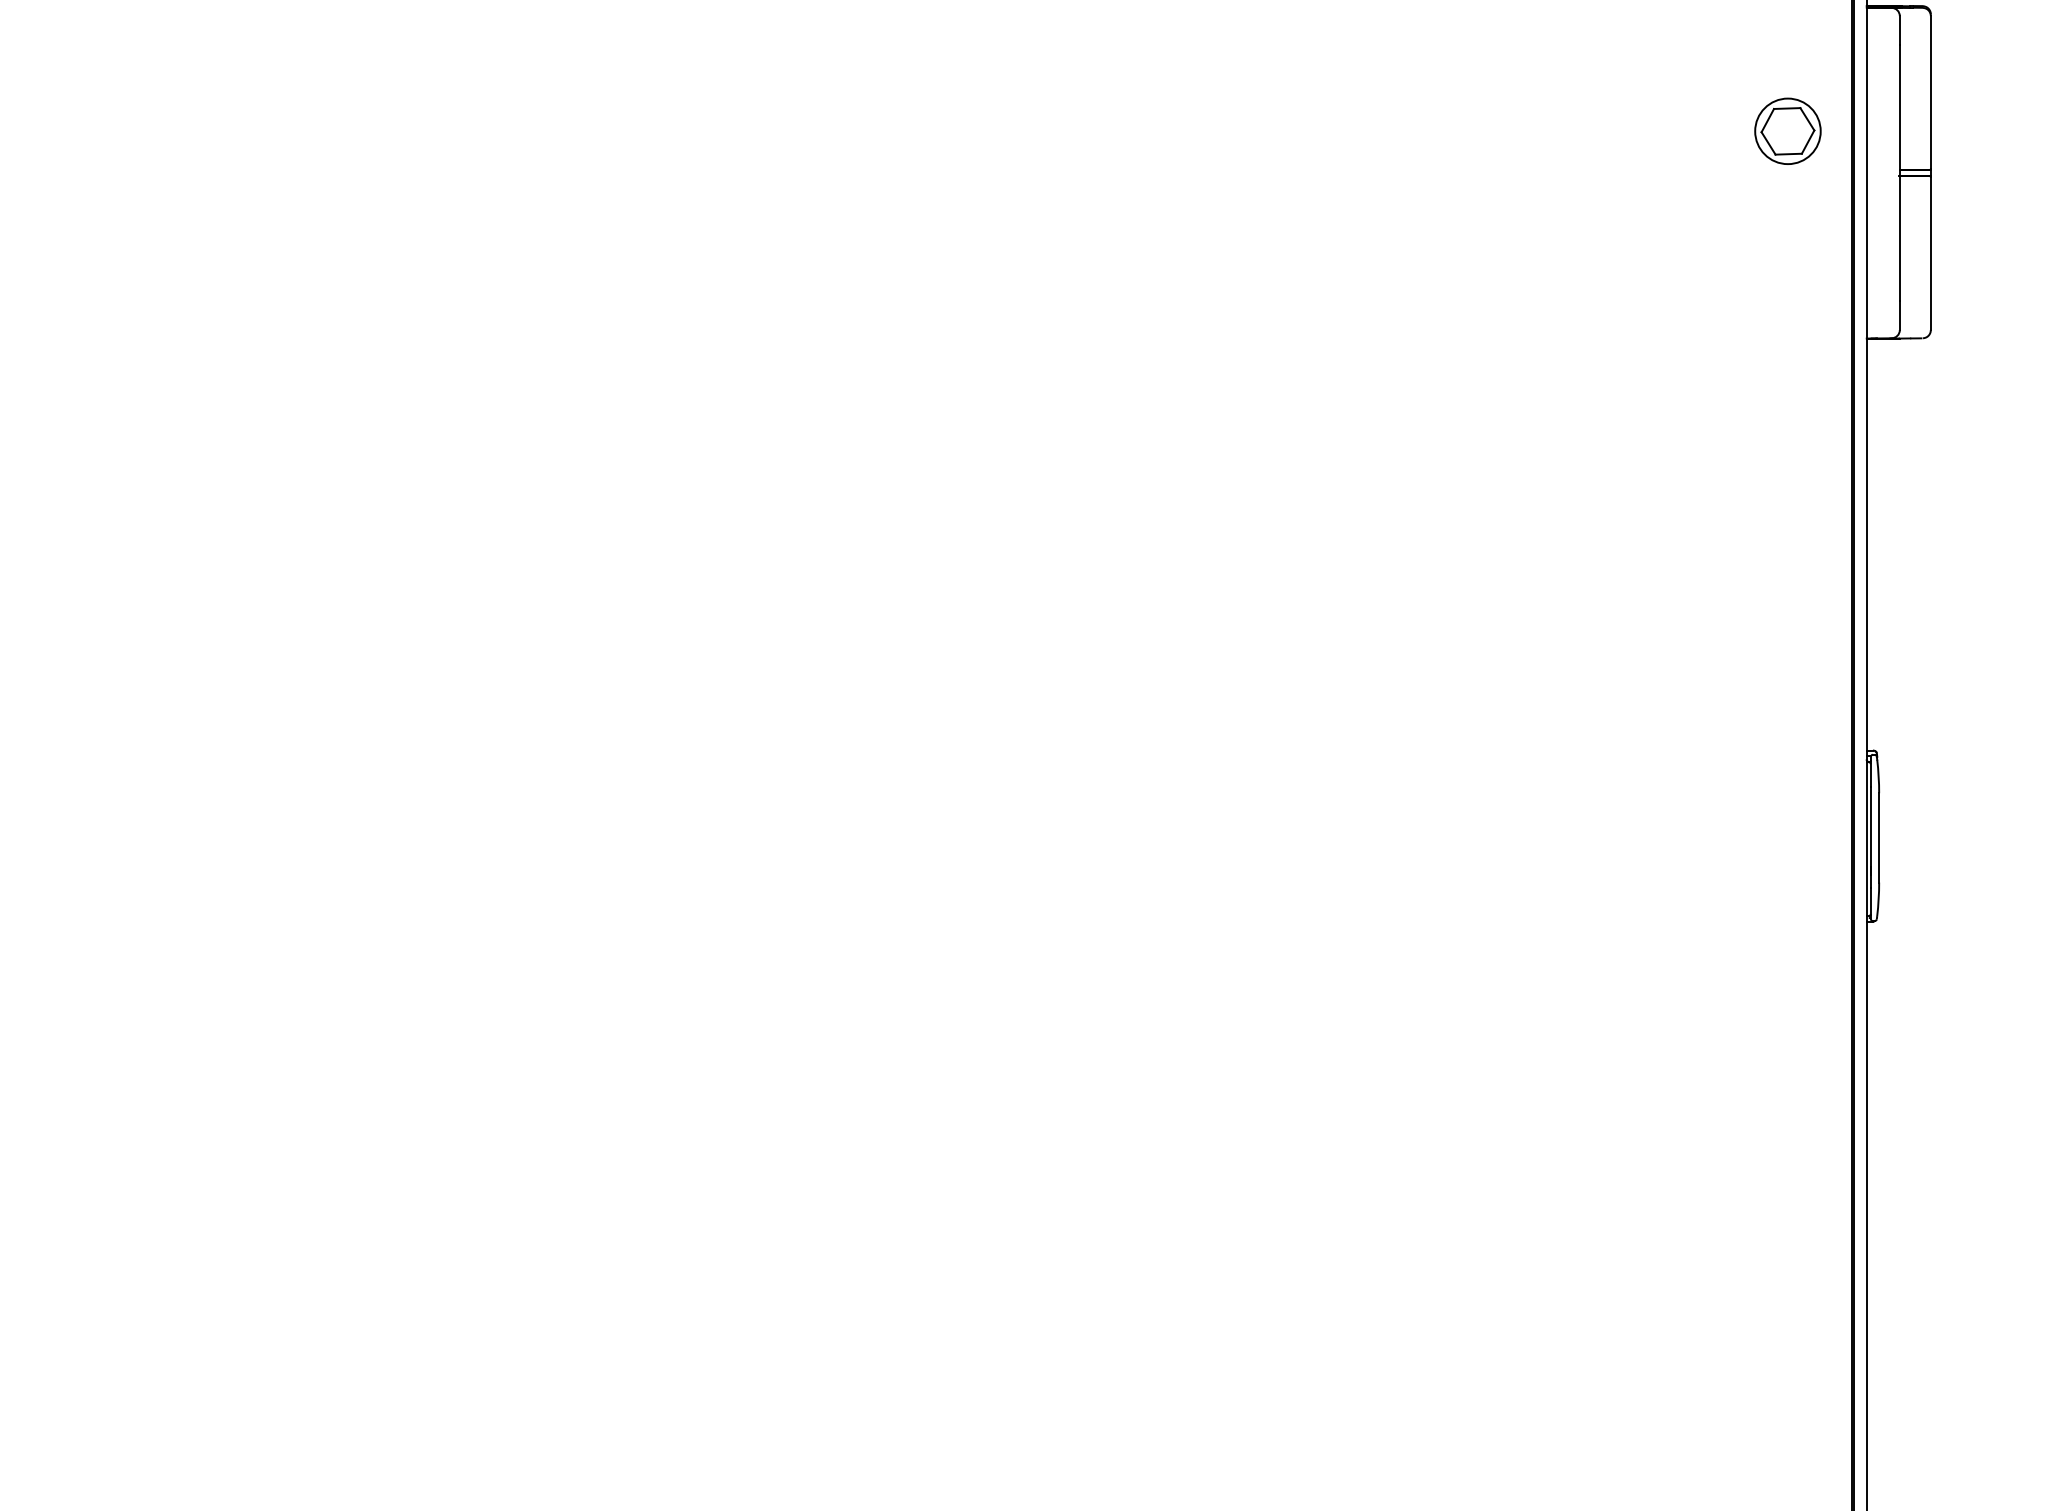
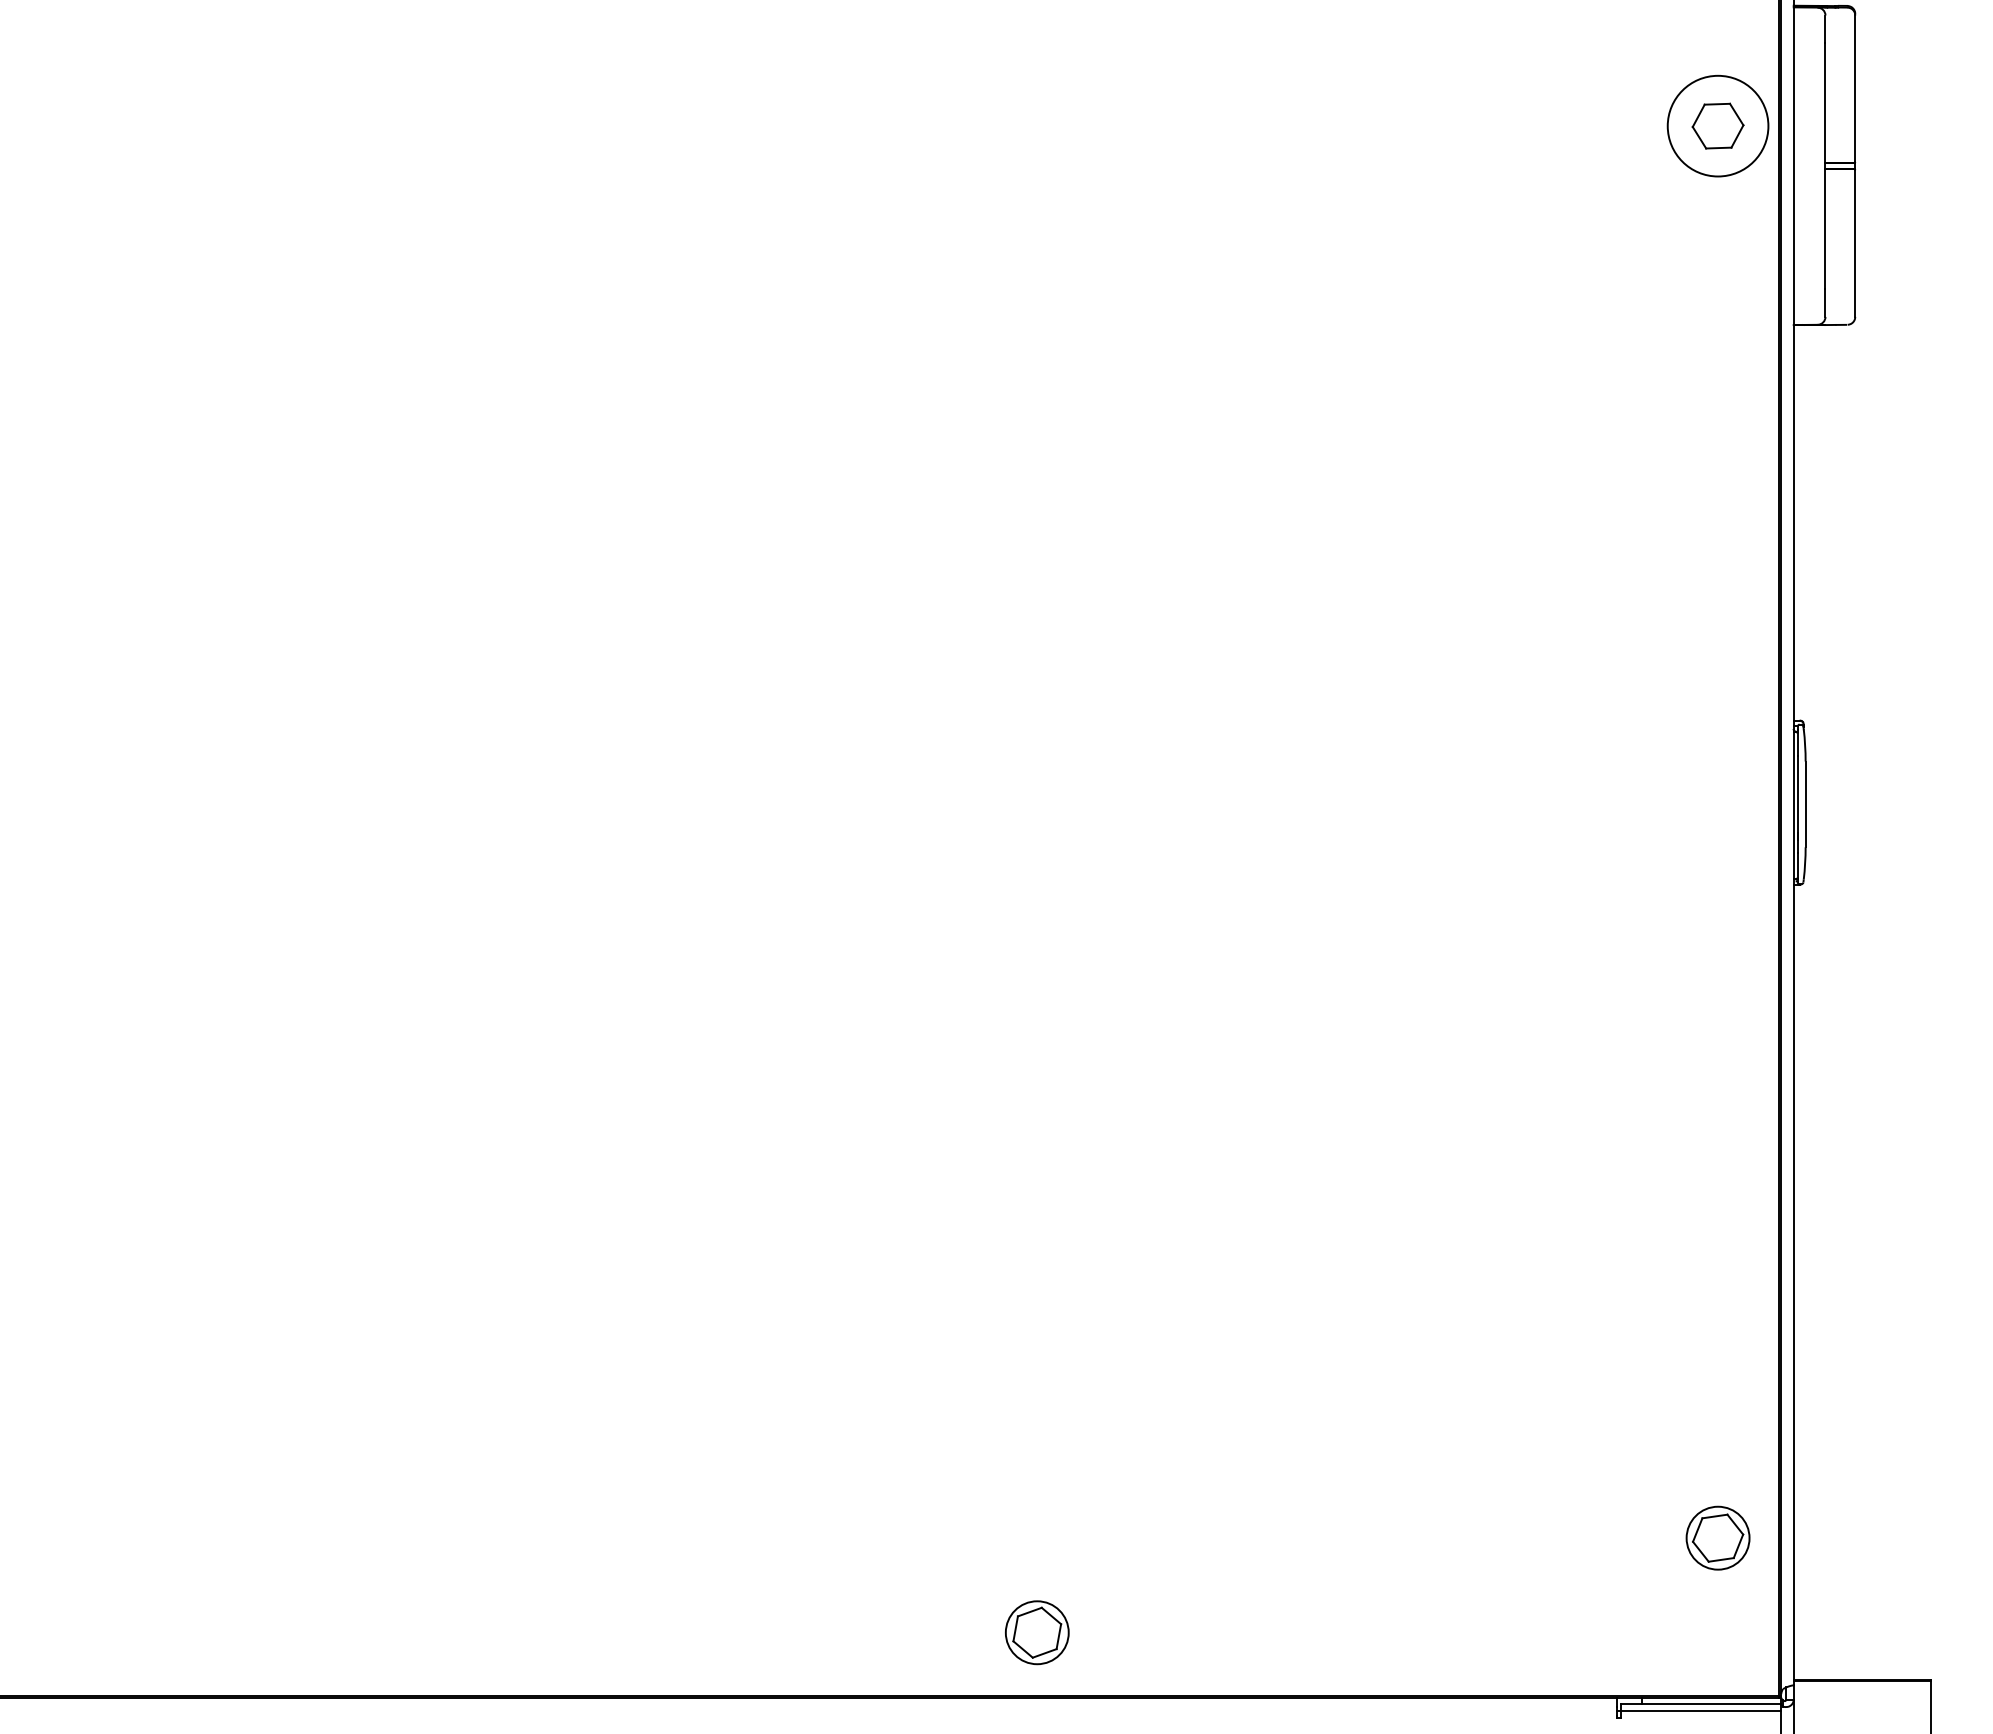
circle: (1787, 130) -> (1717, 125), size x1.6

